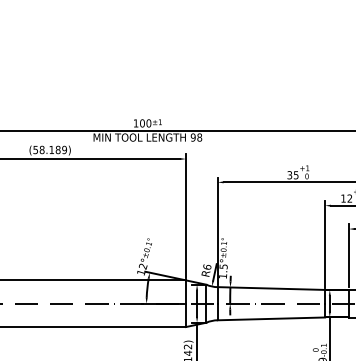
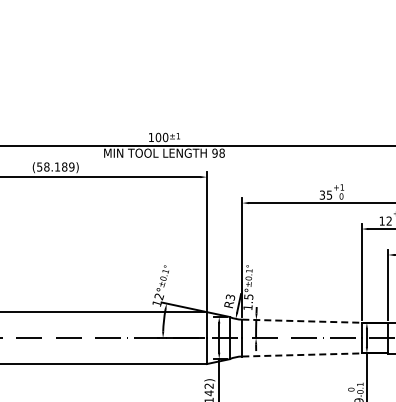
text: (207, 267) -> (230, 297), R6 -> R3
line: (271, 288) -> (301, 321), solid -> dashed
line: (271, 318) -> (301, 354), solid -> dashed

